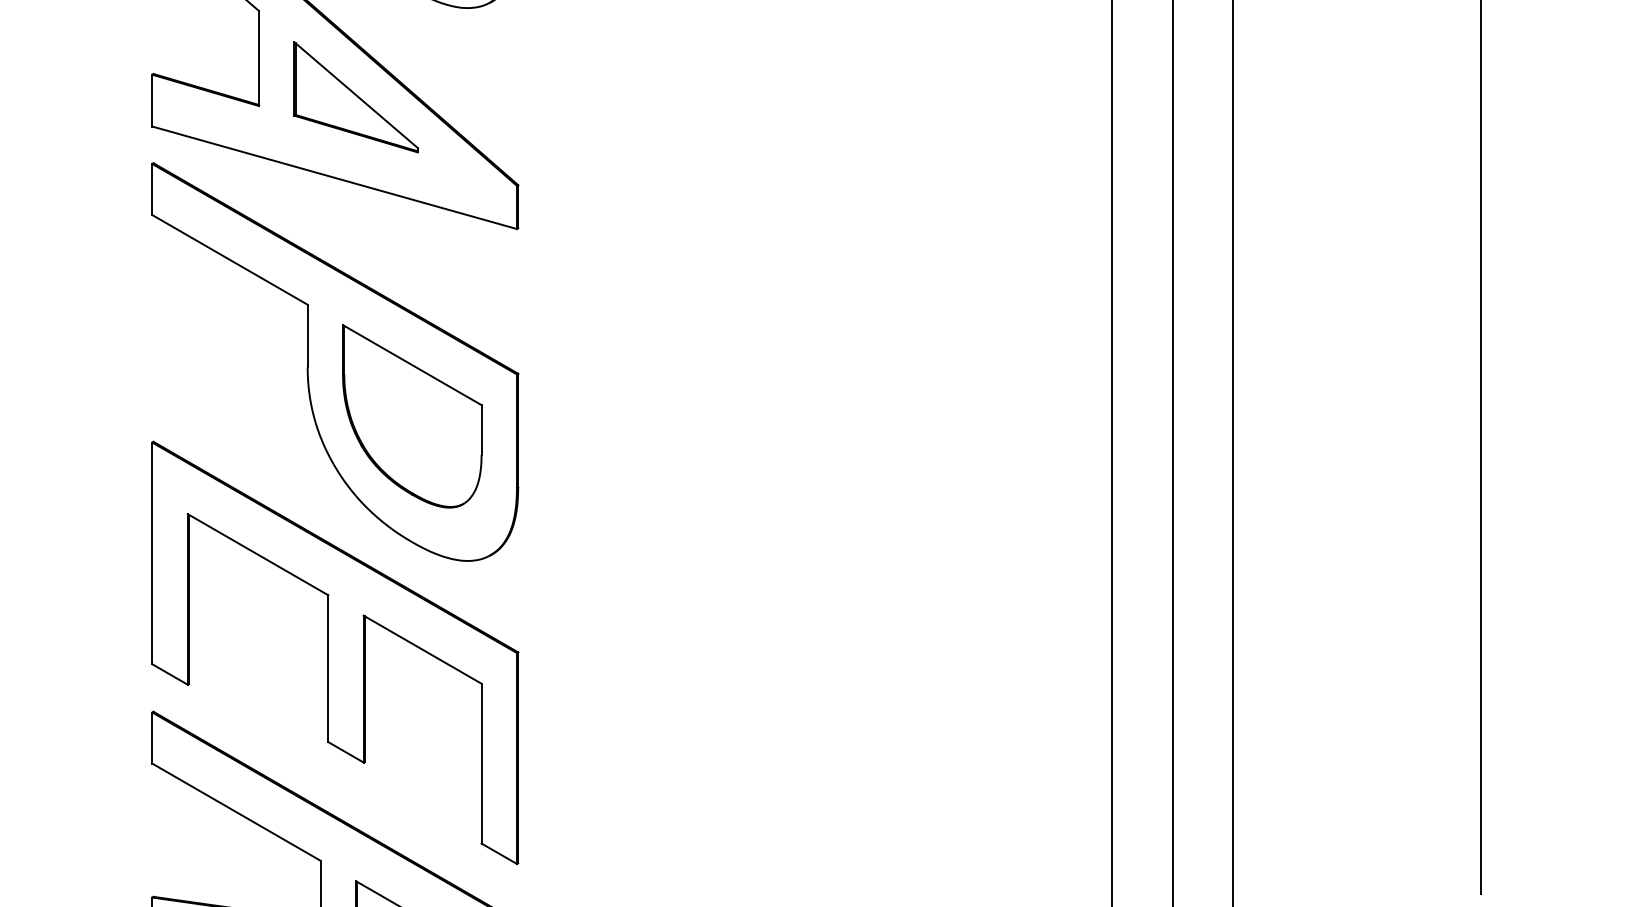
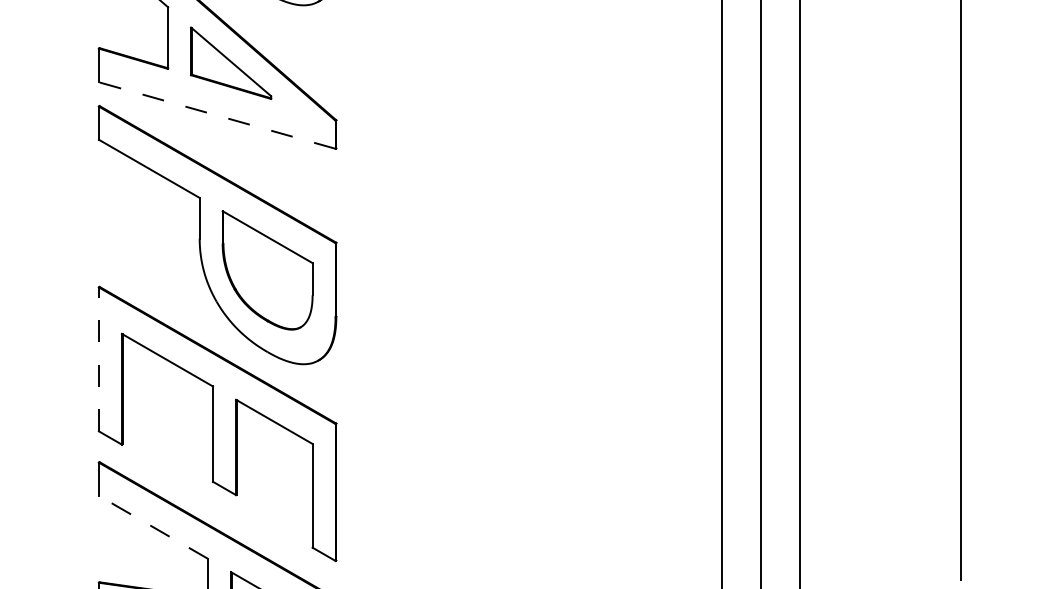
line: (335, 177) -> (217, 115), solid -> dashed
line: (151, 553) -> (98, 359), solid -> dashed
line: (236, 812) -> (153, 527), solid -> dashed

